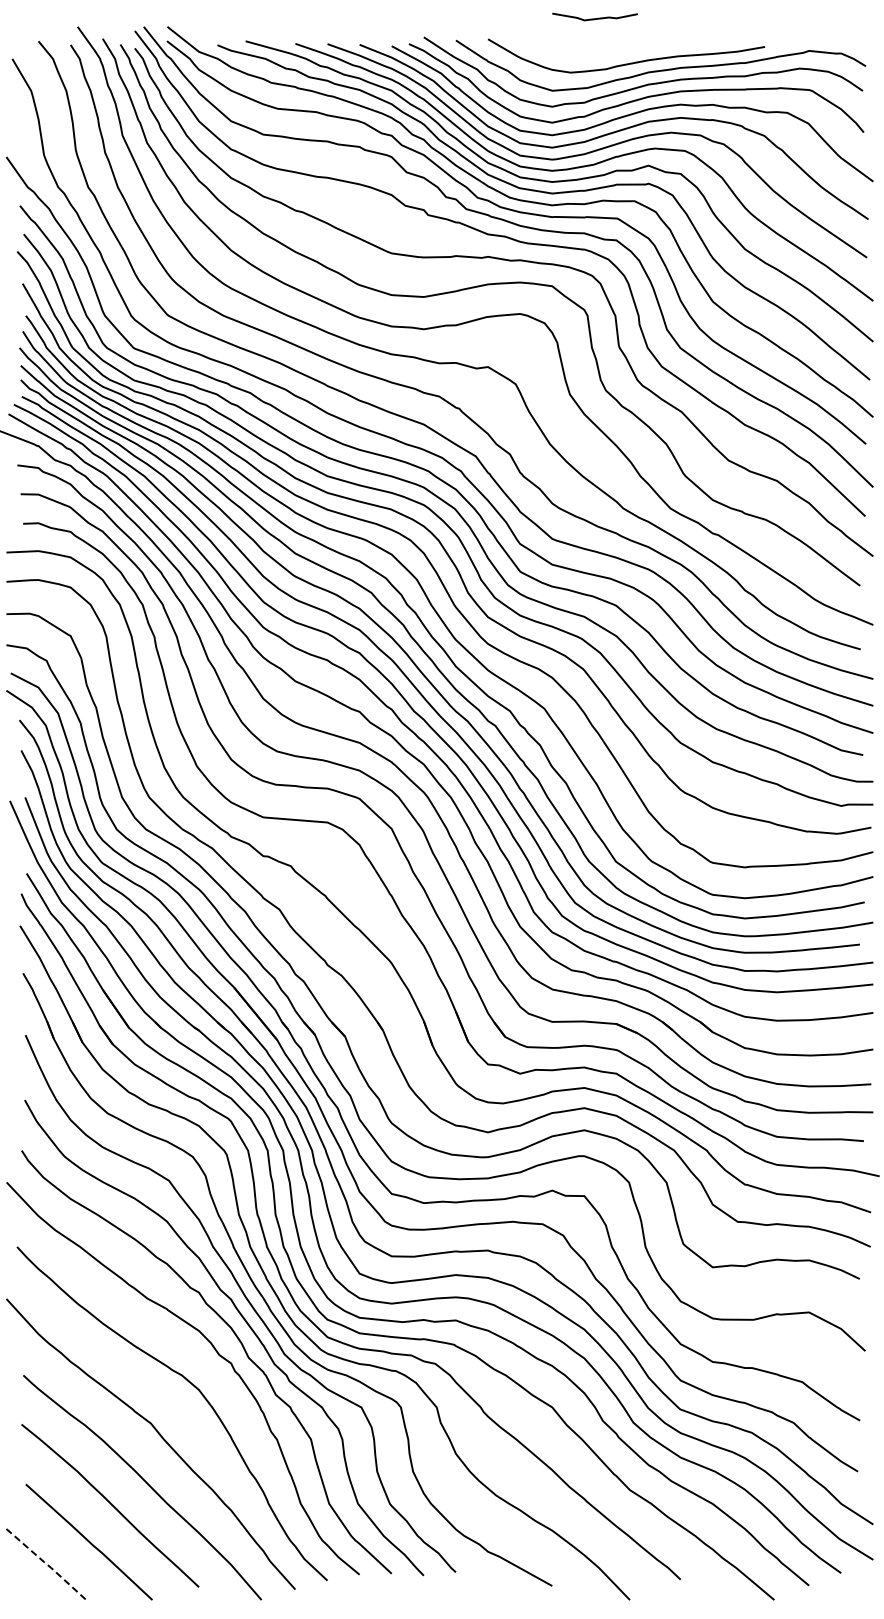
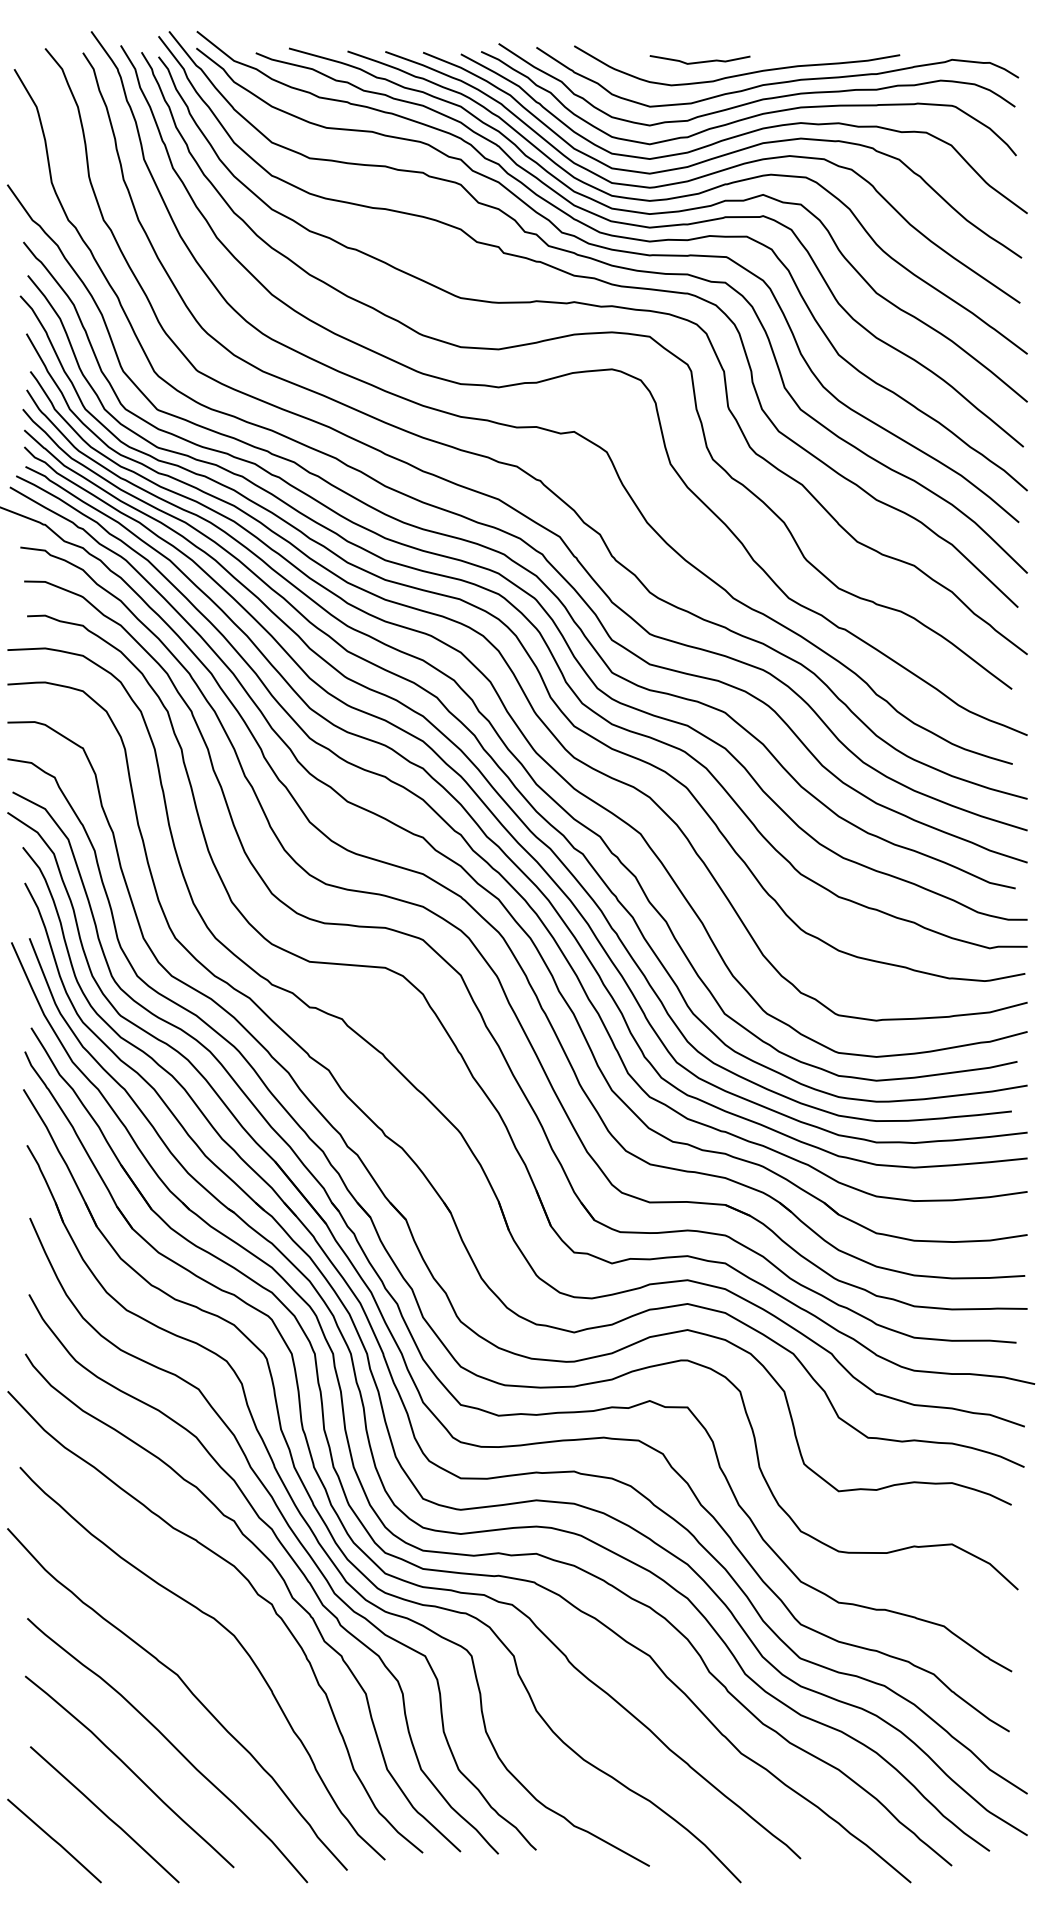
curve: (594, 18) -> (699, 61), moved
line: (47, 1564) -> (55, 1840), dashed -> solid

